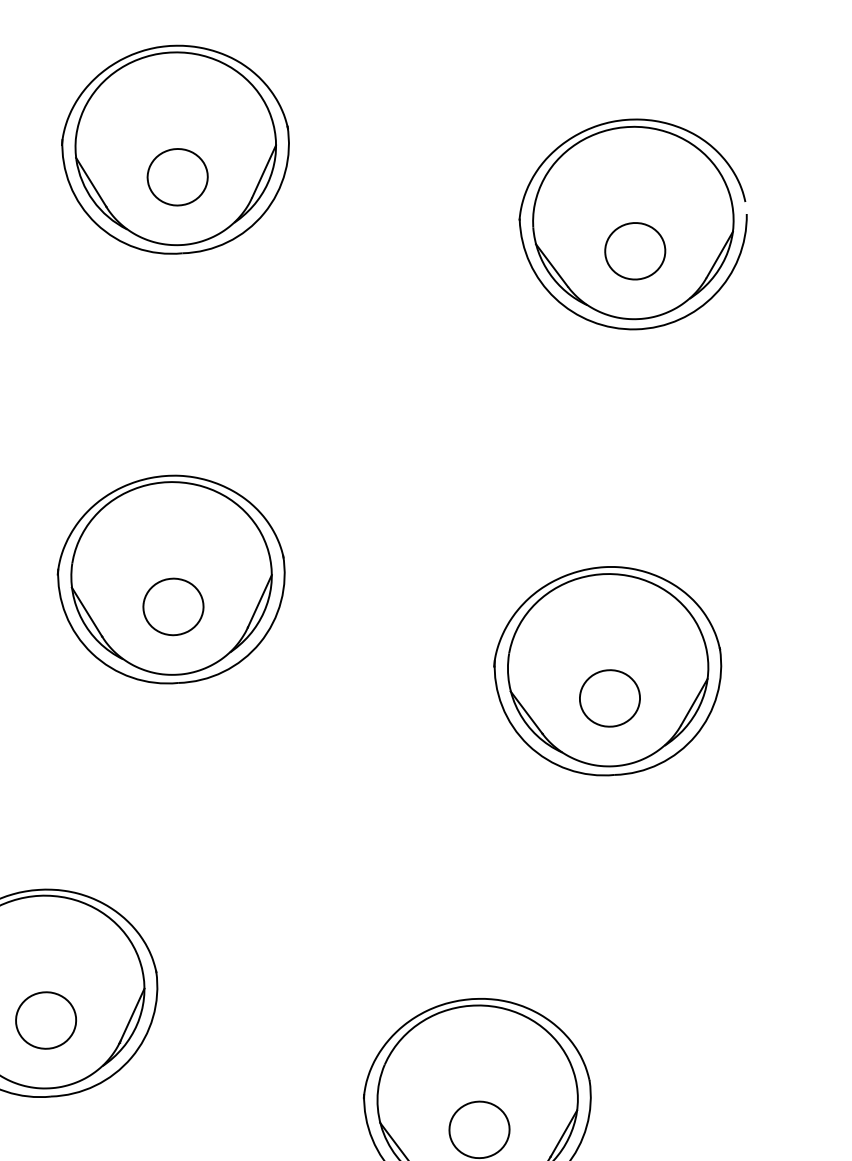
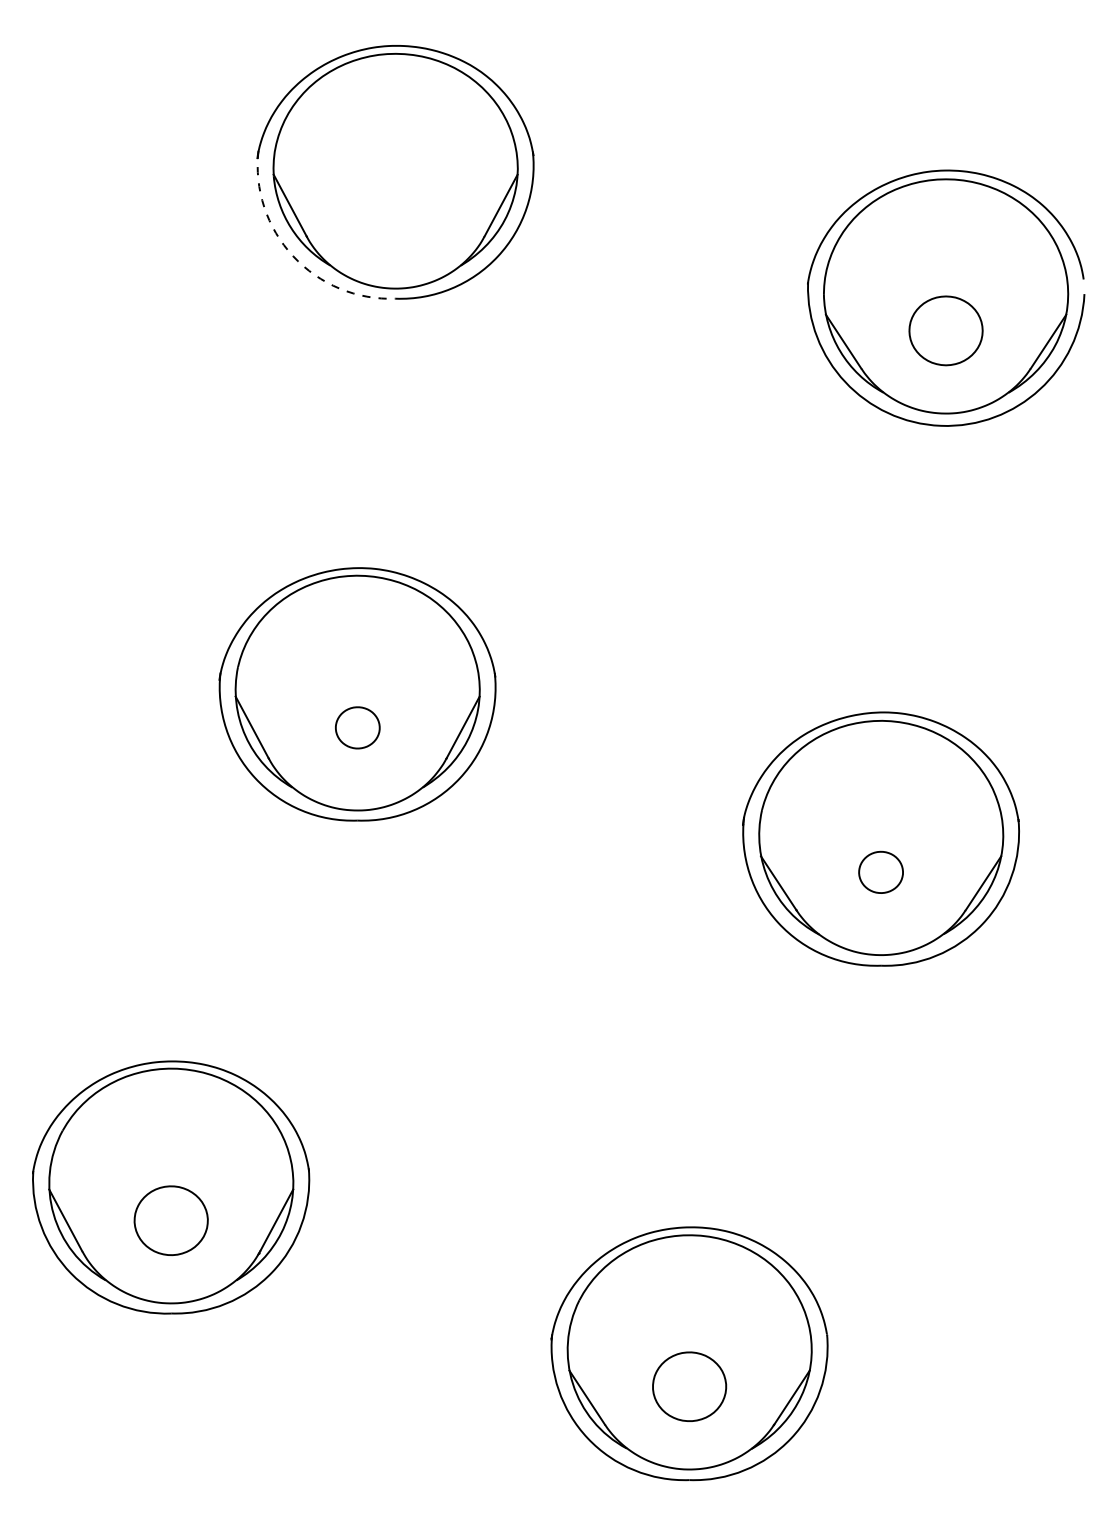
part: (177, 176) -> (395, 205), removed
arc: (96, 223) -> (293, 256), solid -> dashed
part: (173, 606) -> (357, 727), size x0.6
part: (609, 698) -> (880, 872), size x0.6

